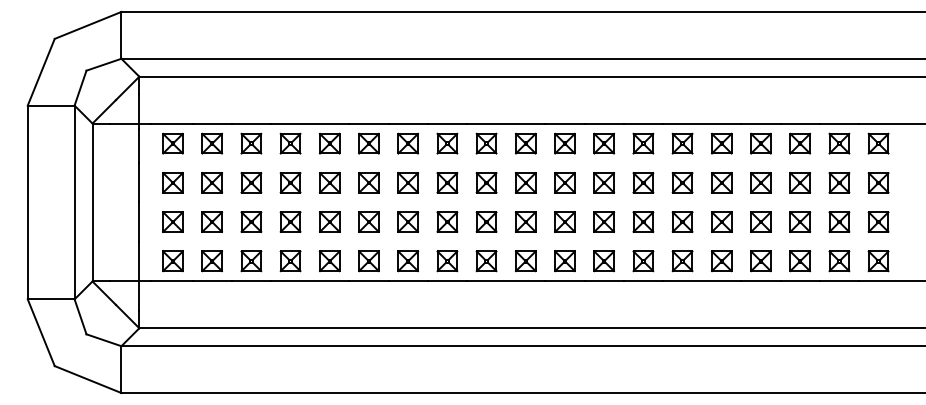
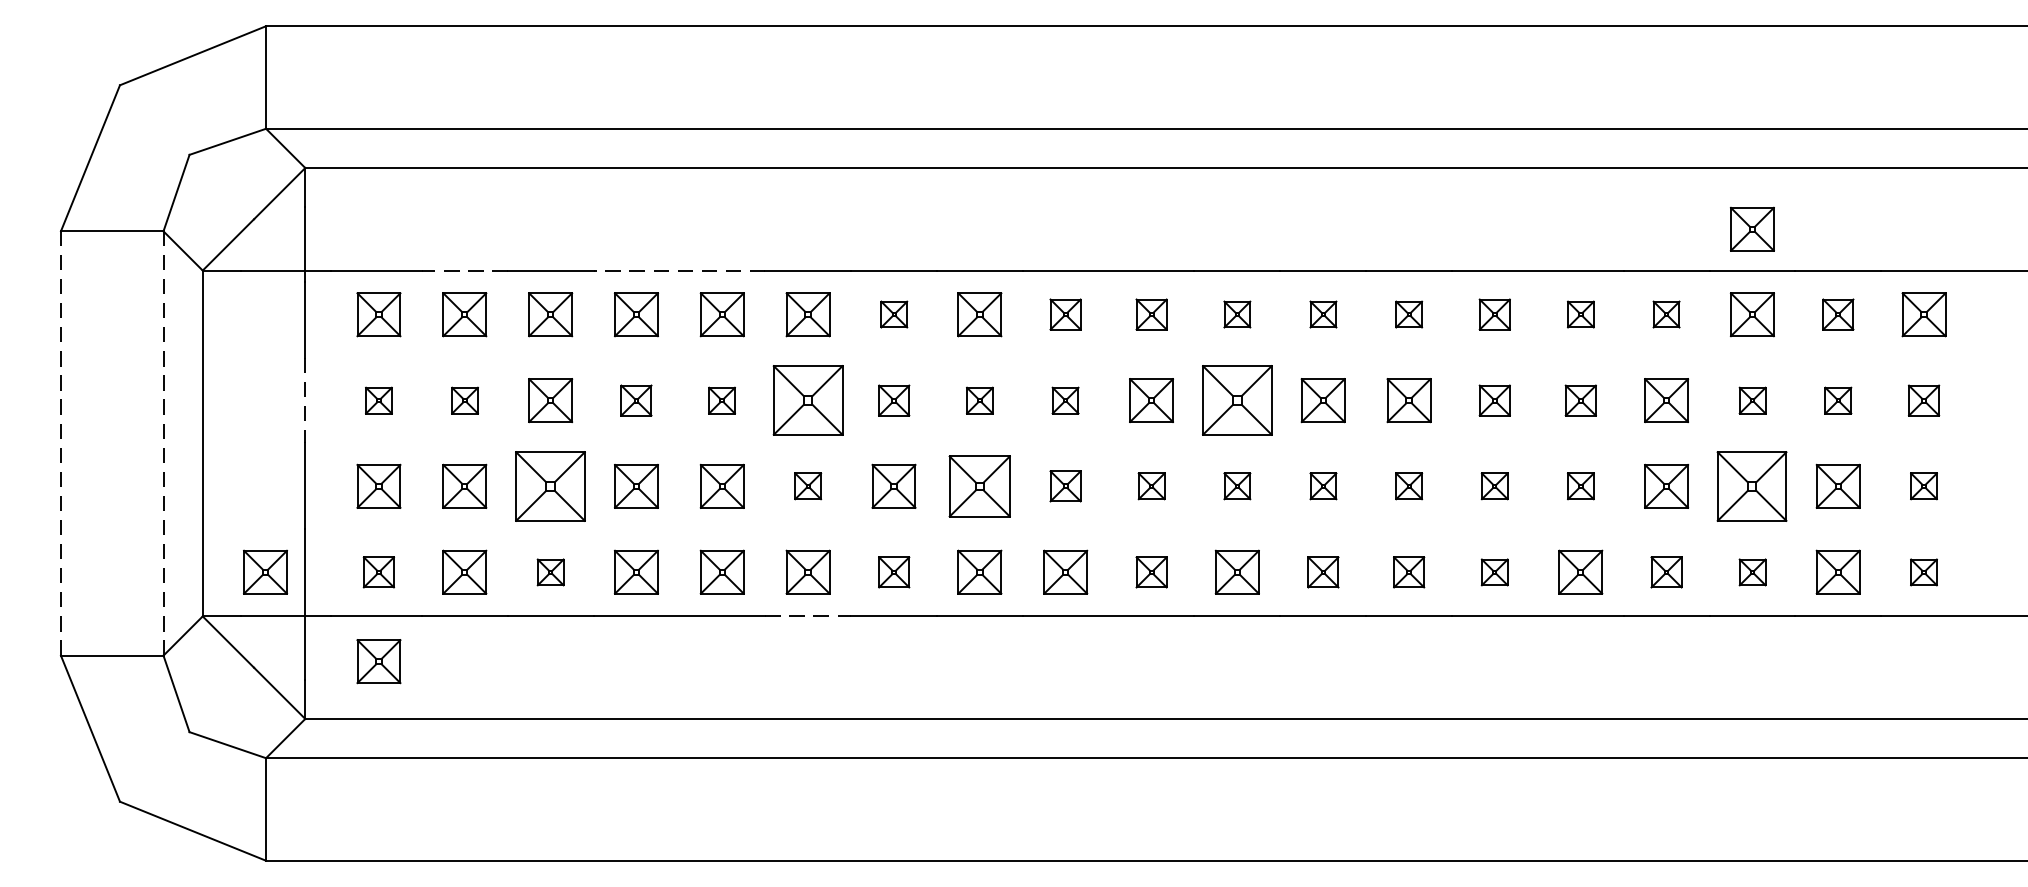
part: (800, 104) -> (1753, 228), added
line: (212, 123) -> (465, 270), solid -> dashed
line: (309, 123) -> (677, 270), solid -> dashed
part: (408, 143) -> (894, 314), size x0.6
part: (486, 143) -> (1065, 314), size x0.7
part: (525, 143) -> (1150, 314), size x0.7
part: (564, 143) -> (1236, 314), size x0.6
part: (604, 143) -> (1323, 314), size x0.6
part: (643, 143) -> (1409, 314), size x0.6
part: (682, 143) -> (1494, 314), size x0.7
part: (721, 143) -> (1580, 314), size x0.6
part: (760, 143) -> (1665, 314), size x0.6
part: (839, 143) -> (1838, 314), size x0.7
line: (139, 182) -> (305, 399), solid -> dashed
part: (172, 182) -> (377, 399), size x0.6
part: (212, 182) -> (465, 399), size x0.6
part: (290, 182) -> (636, 399), size x0.7
part: (329, 182) -> (721, 399), size x0.6
part: (368, 182) -> (807, 399), size x1.6
part: (408, 182) -> (894, 399), size x0.7
part: (447, 182) -> (980, 399), size x0.6
part: (486, 182) -> (1065, 399), size x0.6
part: (564, 182) -> (1236, 399), size x1.6
part: (682, 182) -> (1494, 399), size x0.7
part: (721, 182) -> (1580, 399), size x0.7
part: (800, 182) -> (1753, 399), size x0.6
part: (839, 182) -> (1838, 399), size x0.6
part: (878, 182) -> (1923, 399), size x0.7
line: (27, 202) -> (60, 443), solid -> dashed
line: (74, 202) -> (163, 443), solid -> dashed
part: (251, 221) -> (550, 485), size x1.6
part: (368, 221) -> (807, 485), size x0.6
part: (447, 221) -> (980, 485), size x1.4
part: (486, 221) -> (1065, 485), size x0.7
part: (525, 221) -> (1150, 485), size x0.6
part: (564, 221) -> (1236, 485), size x0.6
part: (604, 221) -> (1323, 485), size x0.6
part: (643, 221) -> (1409, 485), size x0.6
part: (682, 221) -> (1494, 485), size x0.6
part: (721, 221) -> (1580, 485), size x0.6
part: (800, 221) -> (1753, 485), size x1.6
part: (878, 221) -> (1923, 485), size x0.6
part: (121, 261) -> (266, 572), added
part: (172, 261) -> (377, 572), size x0.7
part: (251, 261) -> (550, 572), size x0.6
part: (408, 261) -> (894, 572), size x0.7
part: (525, 261) -> (1150, 572), size x0.7
part: (604, 261) -> (1323, 572), size x0.7
part: (643, 261) -> (1409, 572), size x0.7
part: (682, 261) -> (1494, 572), size x0.6
part: (760, 261) -> (1665, 572), size x0.7
part: (800, 261) -> (1753, 572), size x0.6
part: (878, 261) -> (1923, 572), size x0.6
line: (369, 281) -> (809, 616), solid -> dashed
part: (172, 301) -> (377, 660), added

